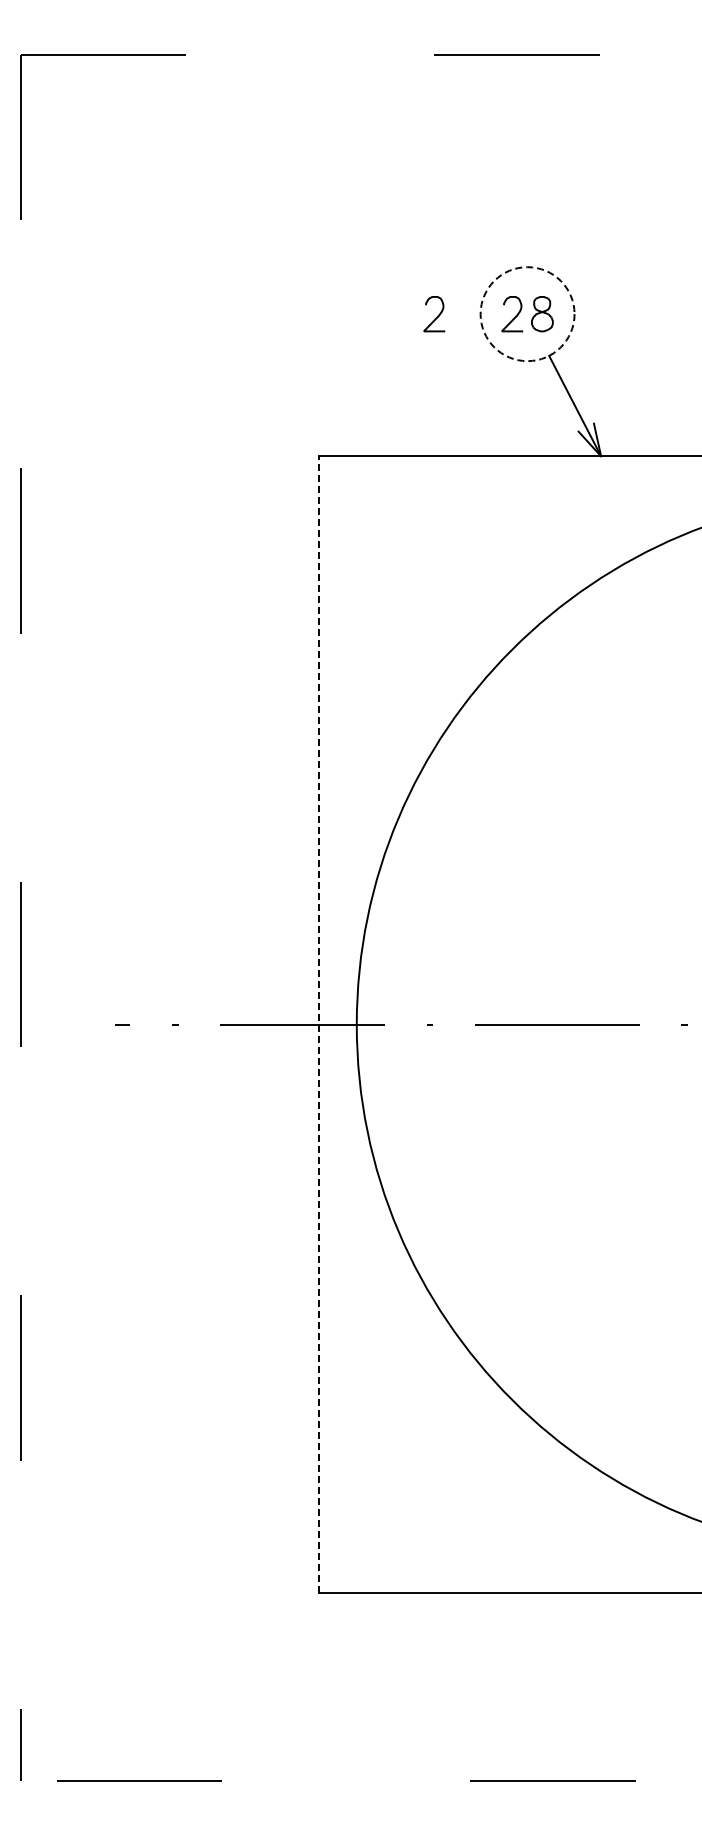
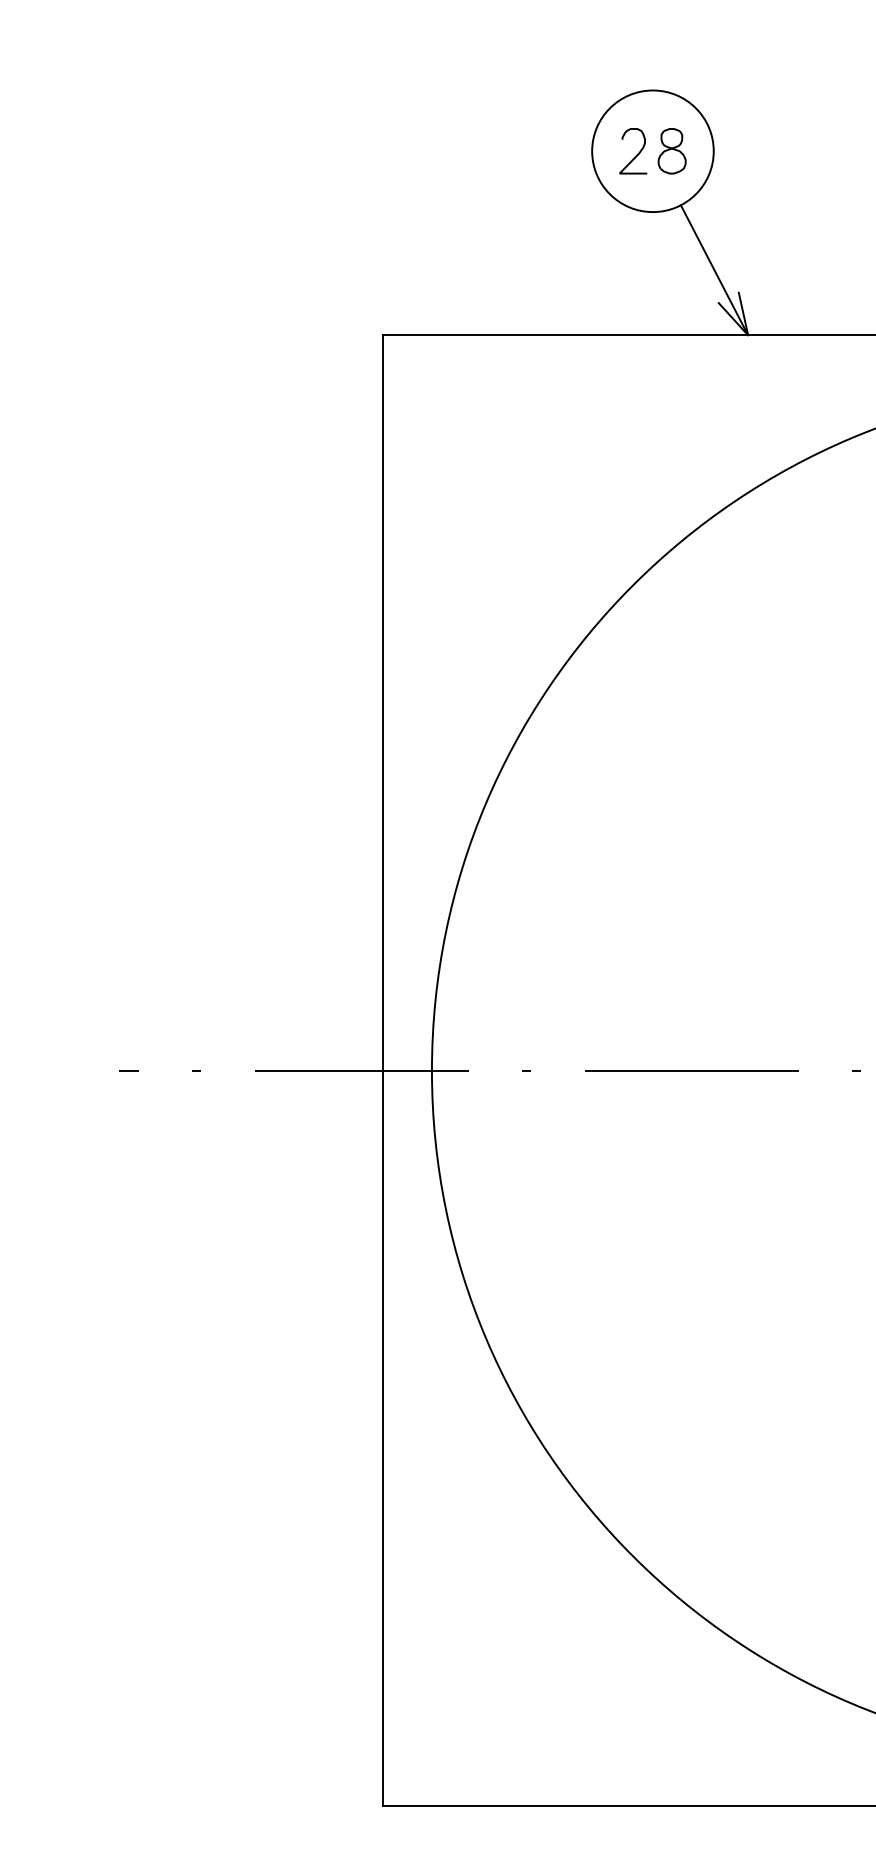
circle: (527, 314) -> (652, 151), dashed -> solid
curve: (436, 316) -> (535, 154), removed
line: (318, 1024) -> (382, 1070), dashed -> solid

